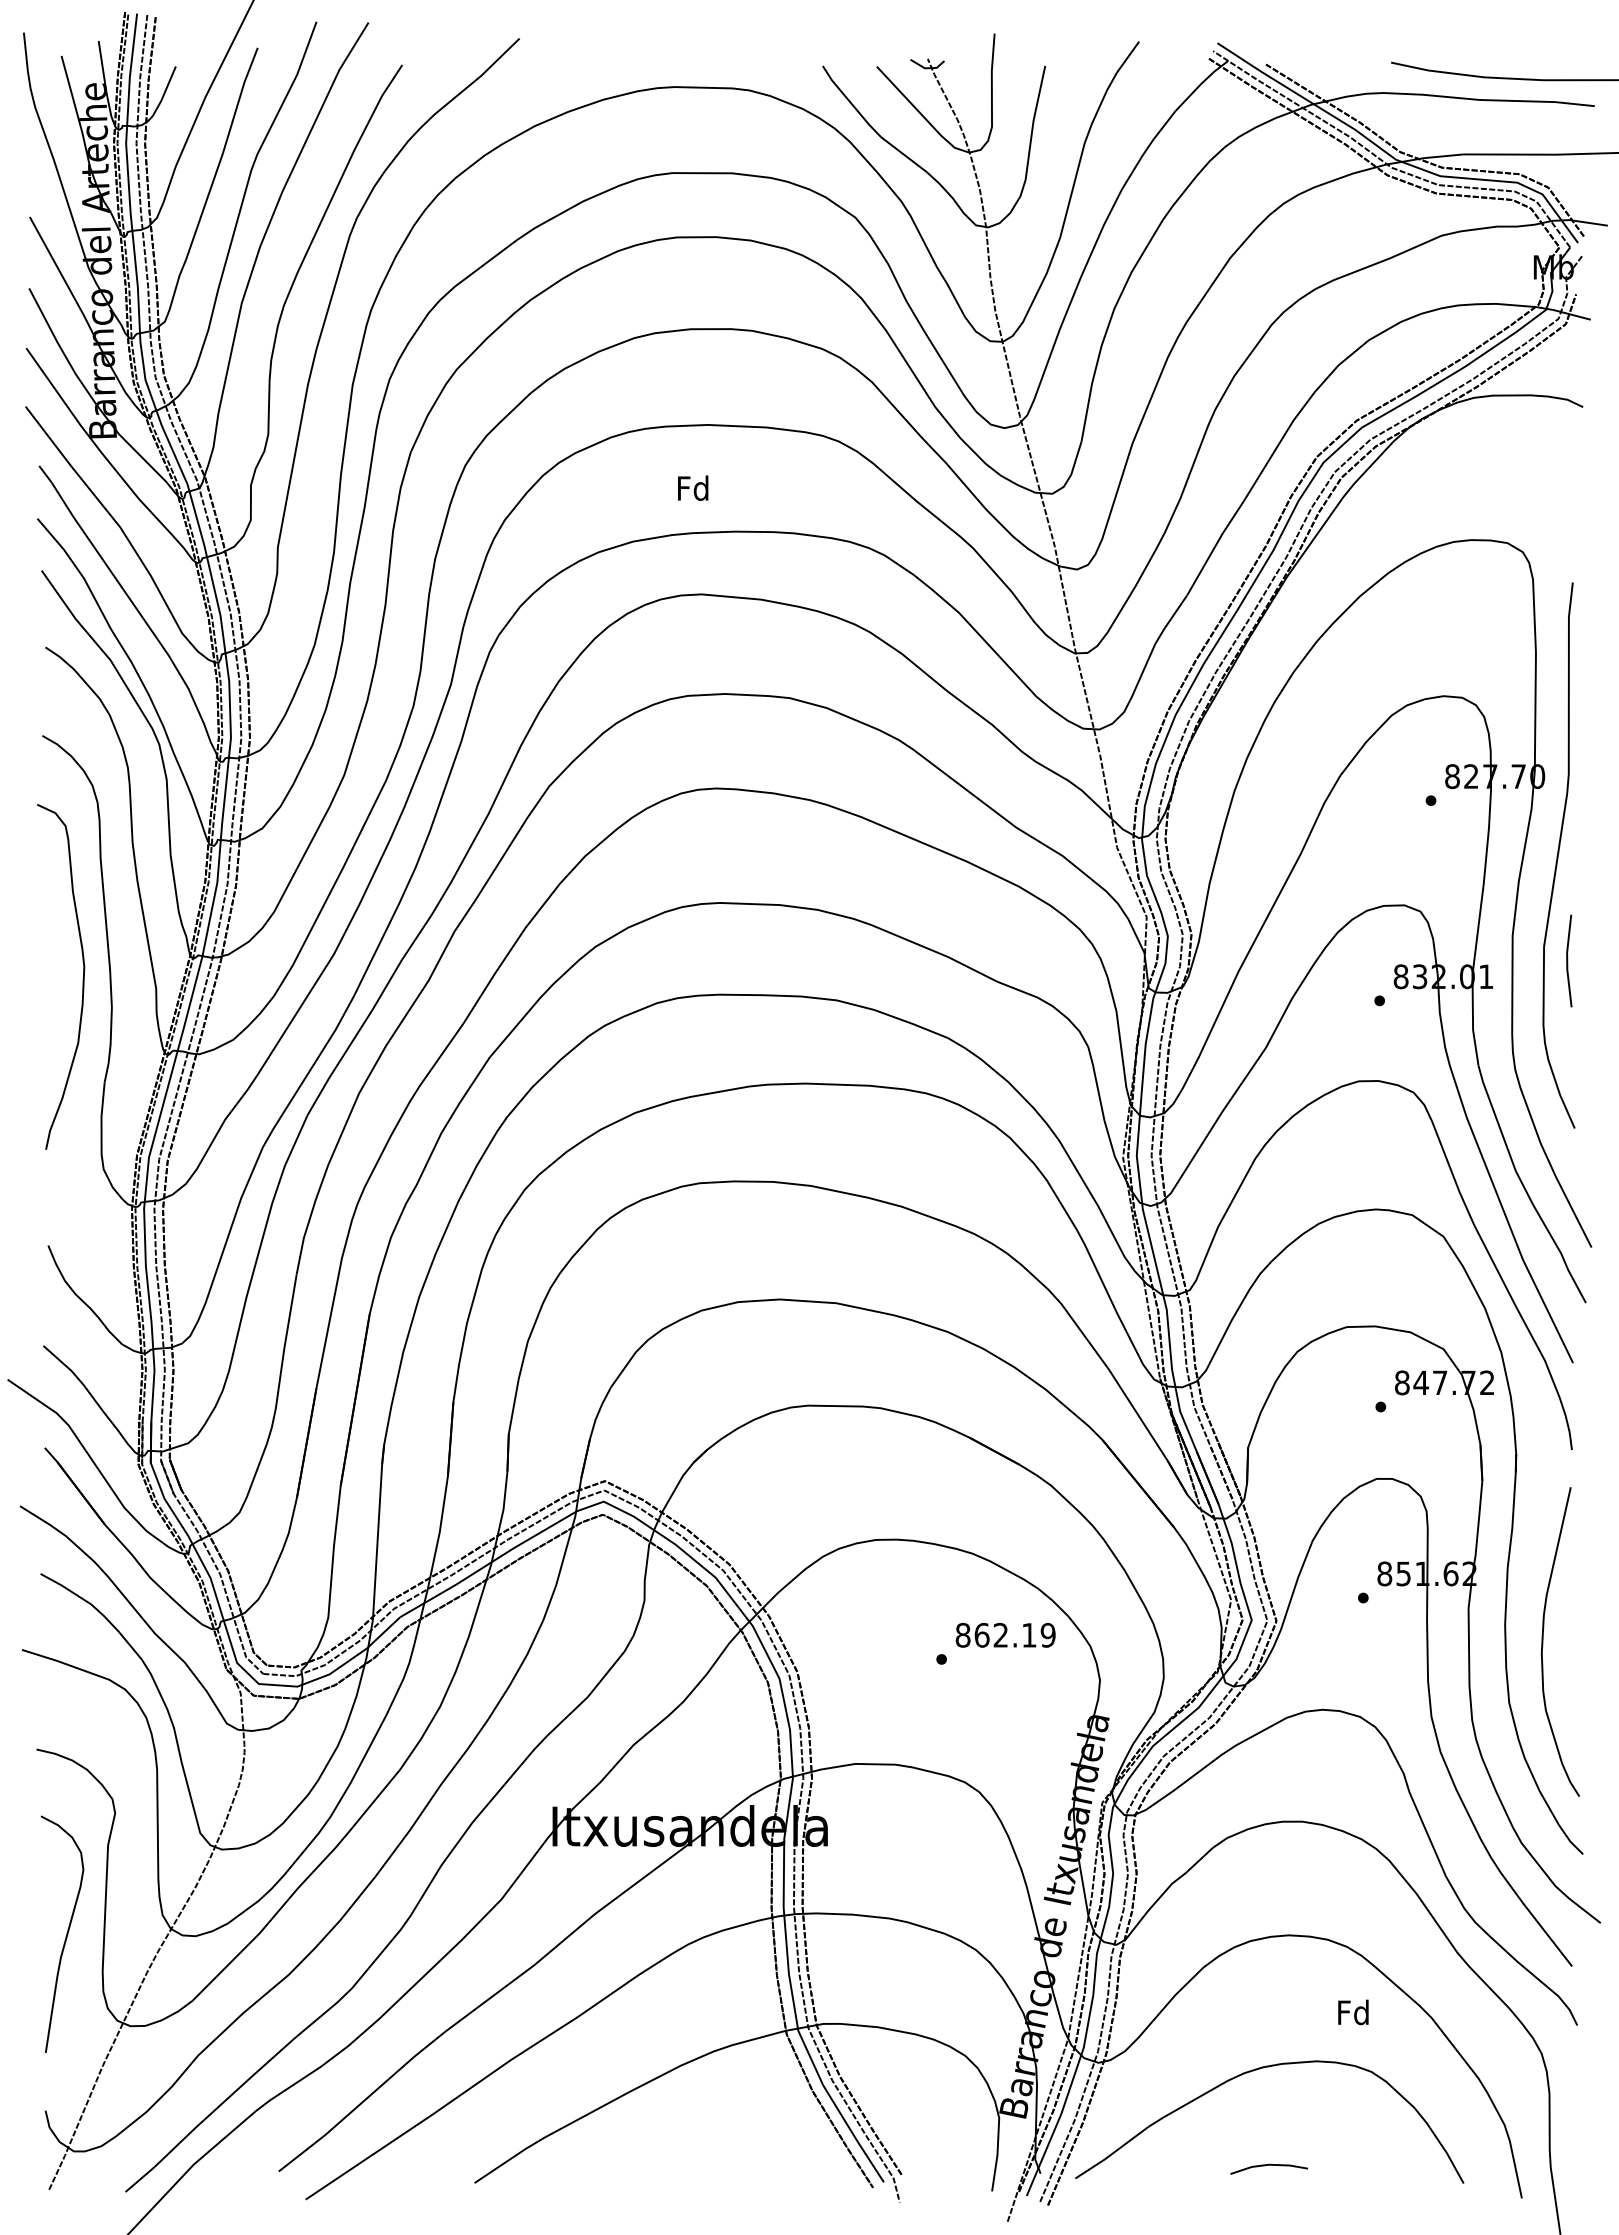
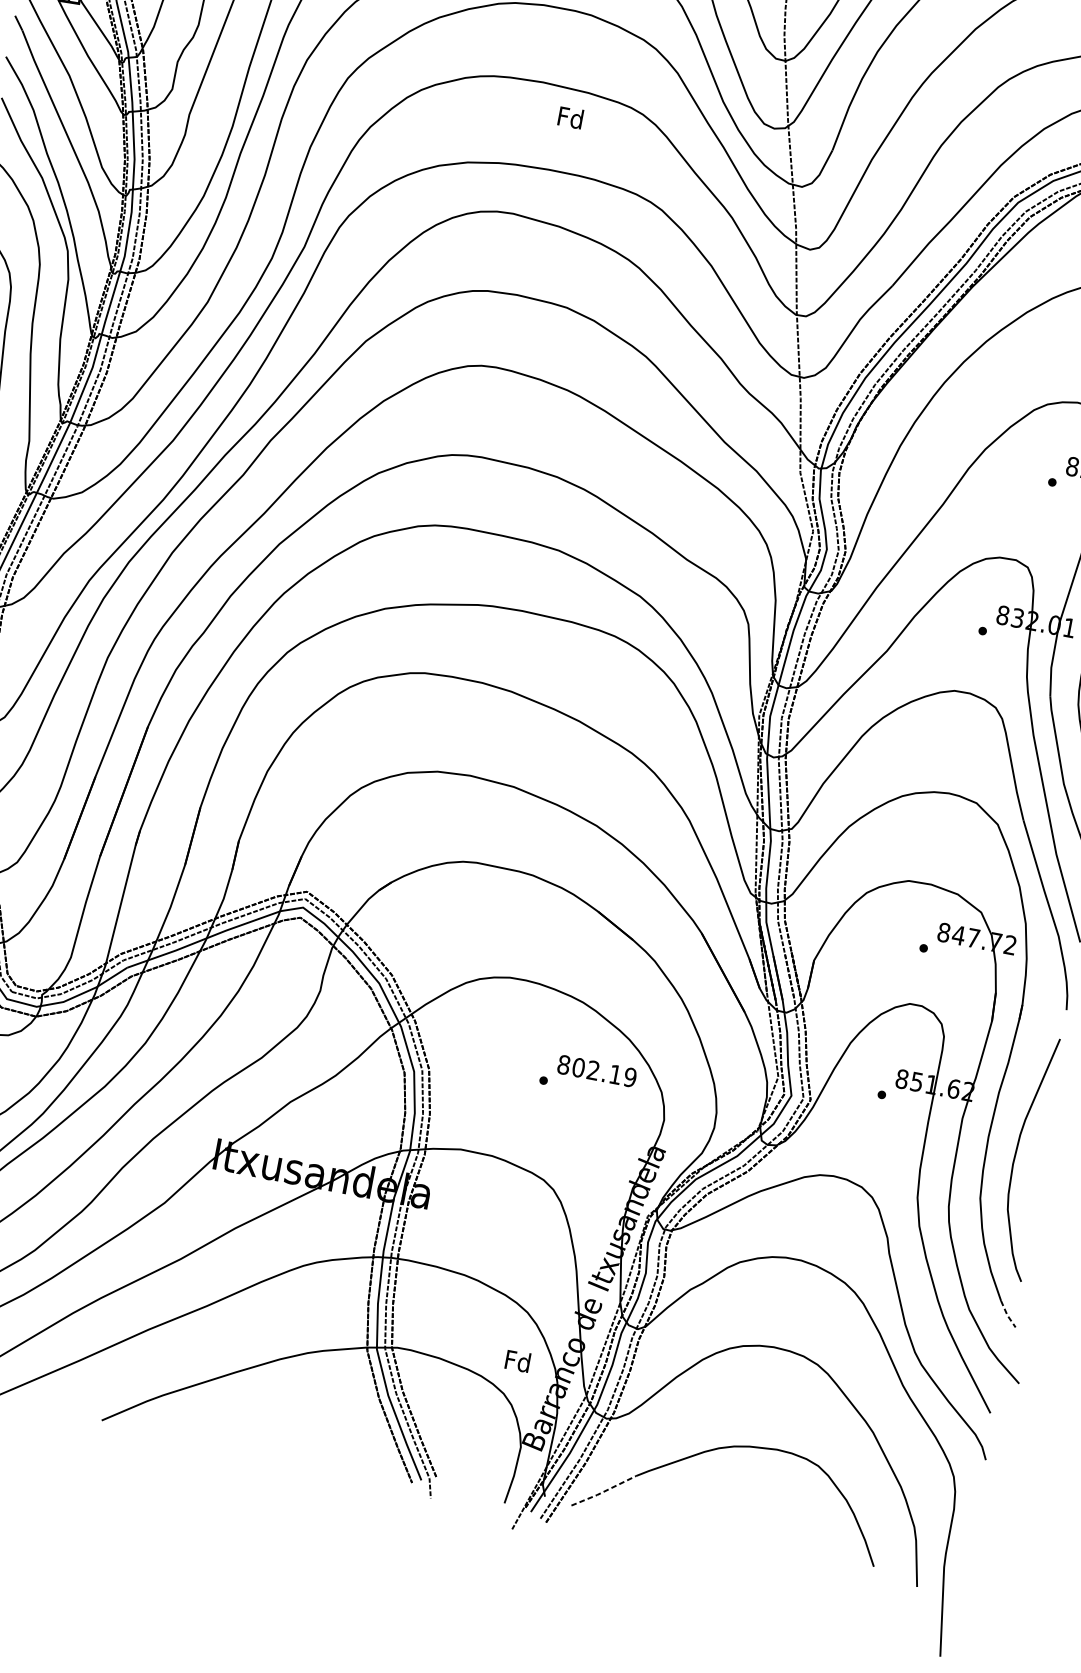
text: (693, 487) -> (571, 117), moved
text: (981, 1634) -> (578, 1067), 862.19 -> 802.19
line: (1570, 1841) -> (1007, 1315), solid -> dashed
text: (1353, 2012) -> (517, 1361), moved
line: (1112, 2153) -> (604, 1491), solid -> dashed
line: (1268, 2165) -> (724, 1523), removed

